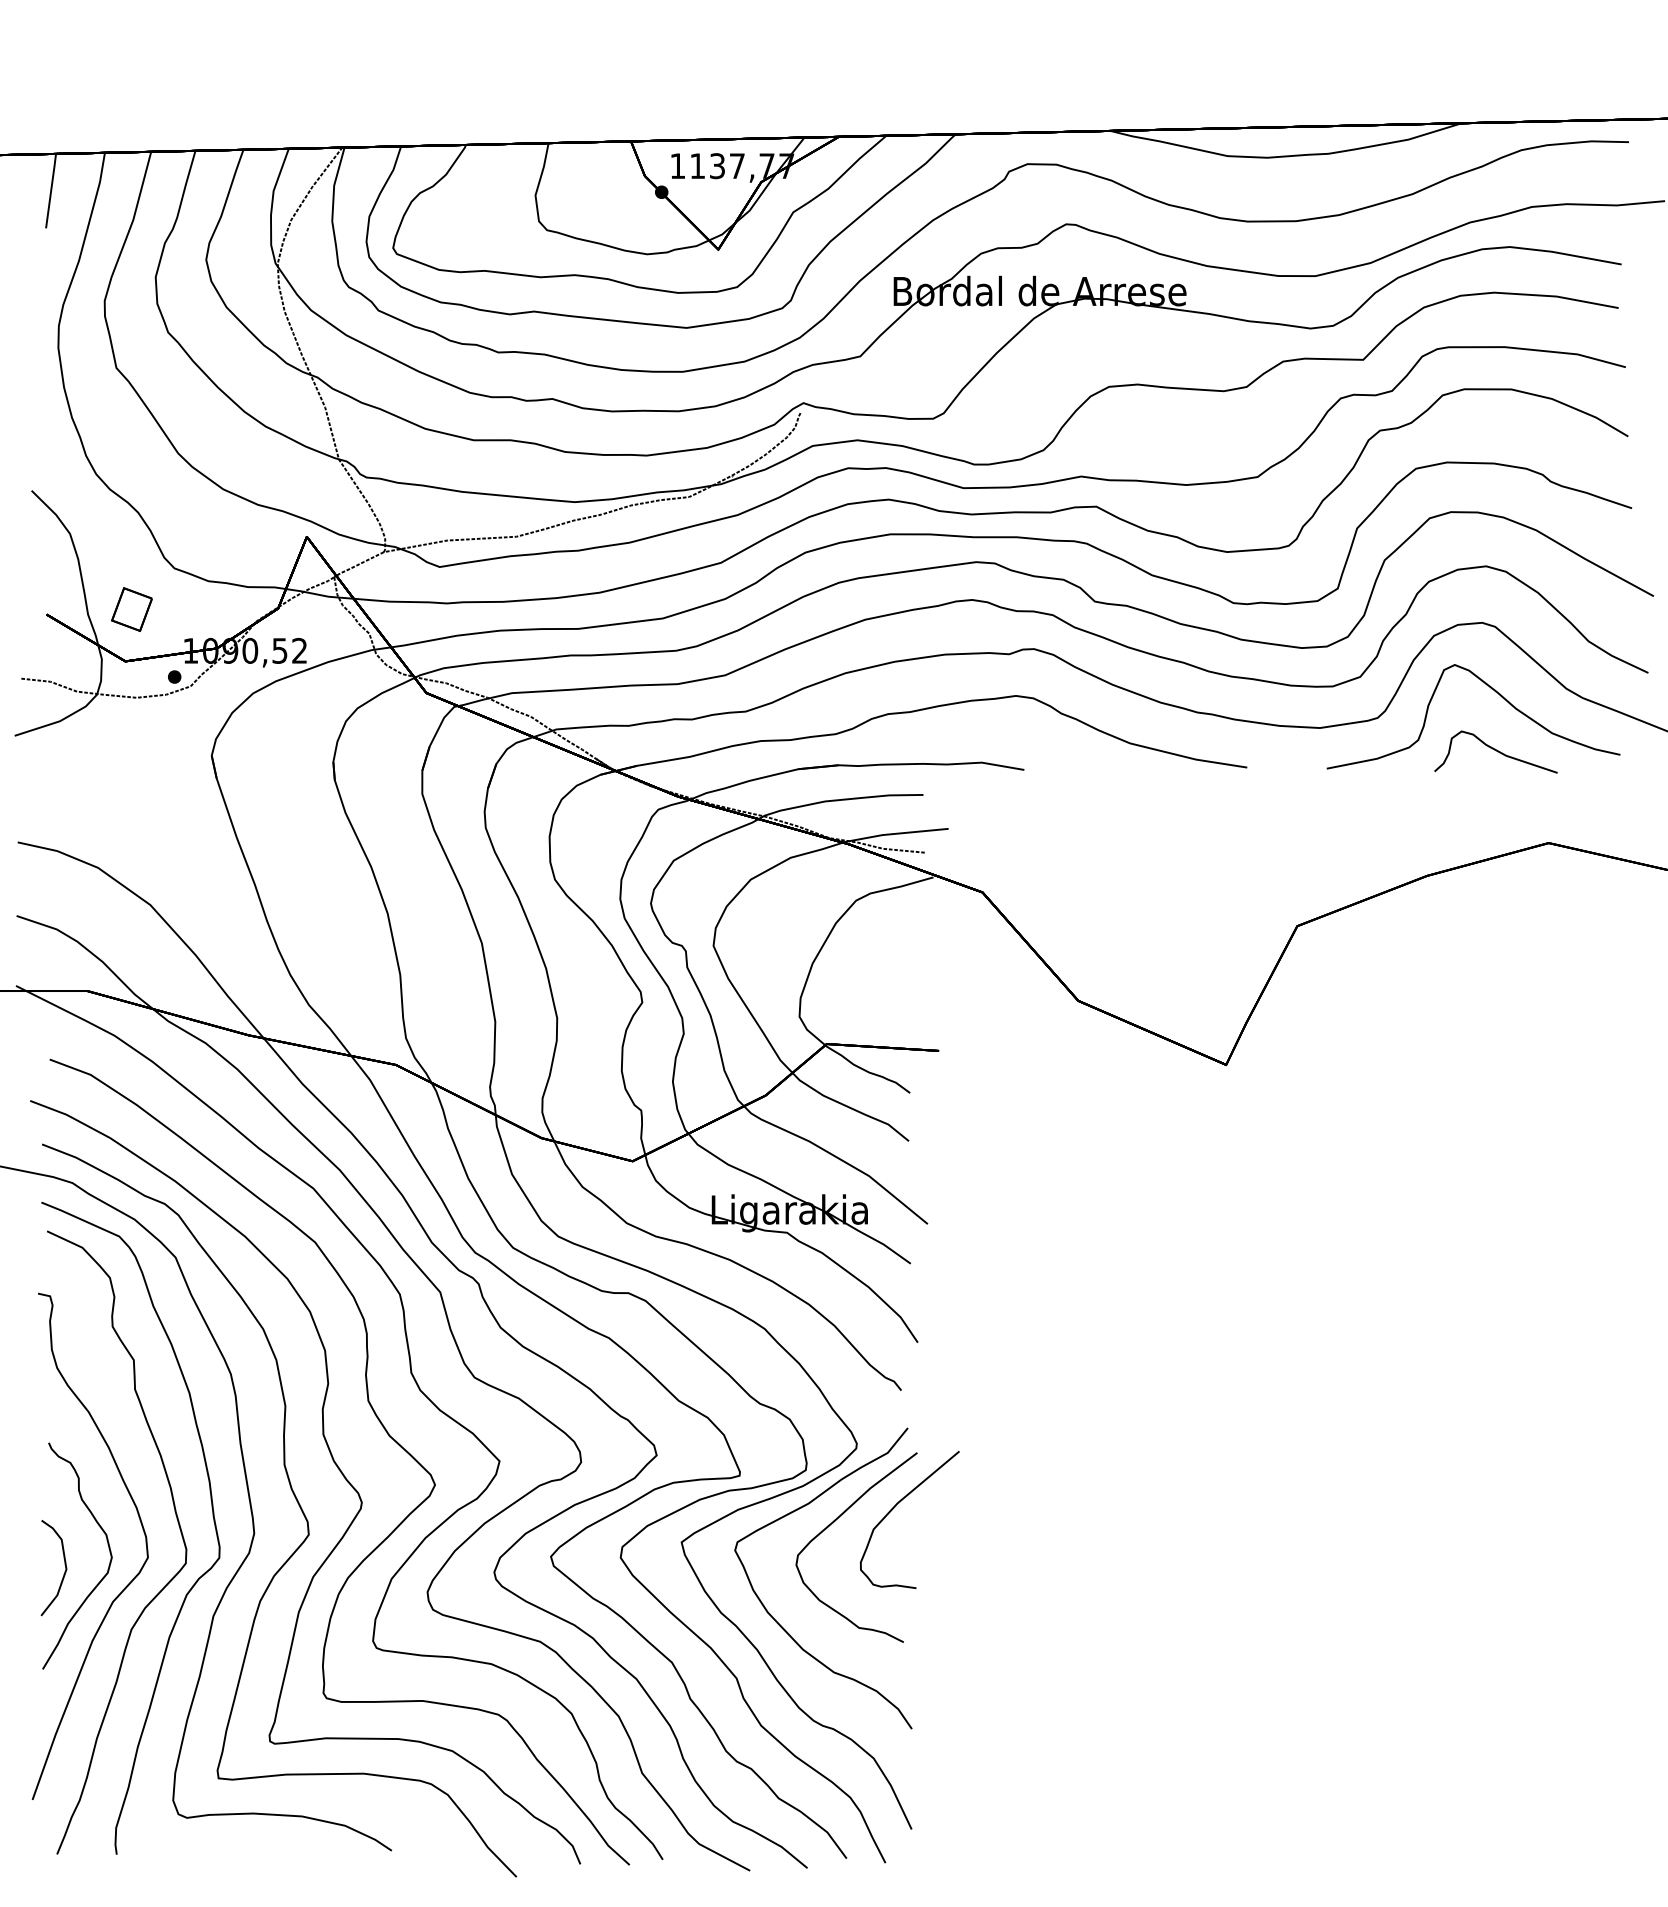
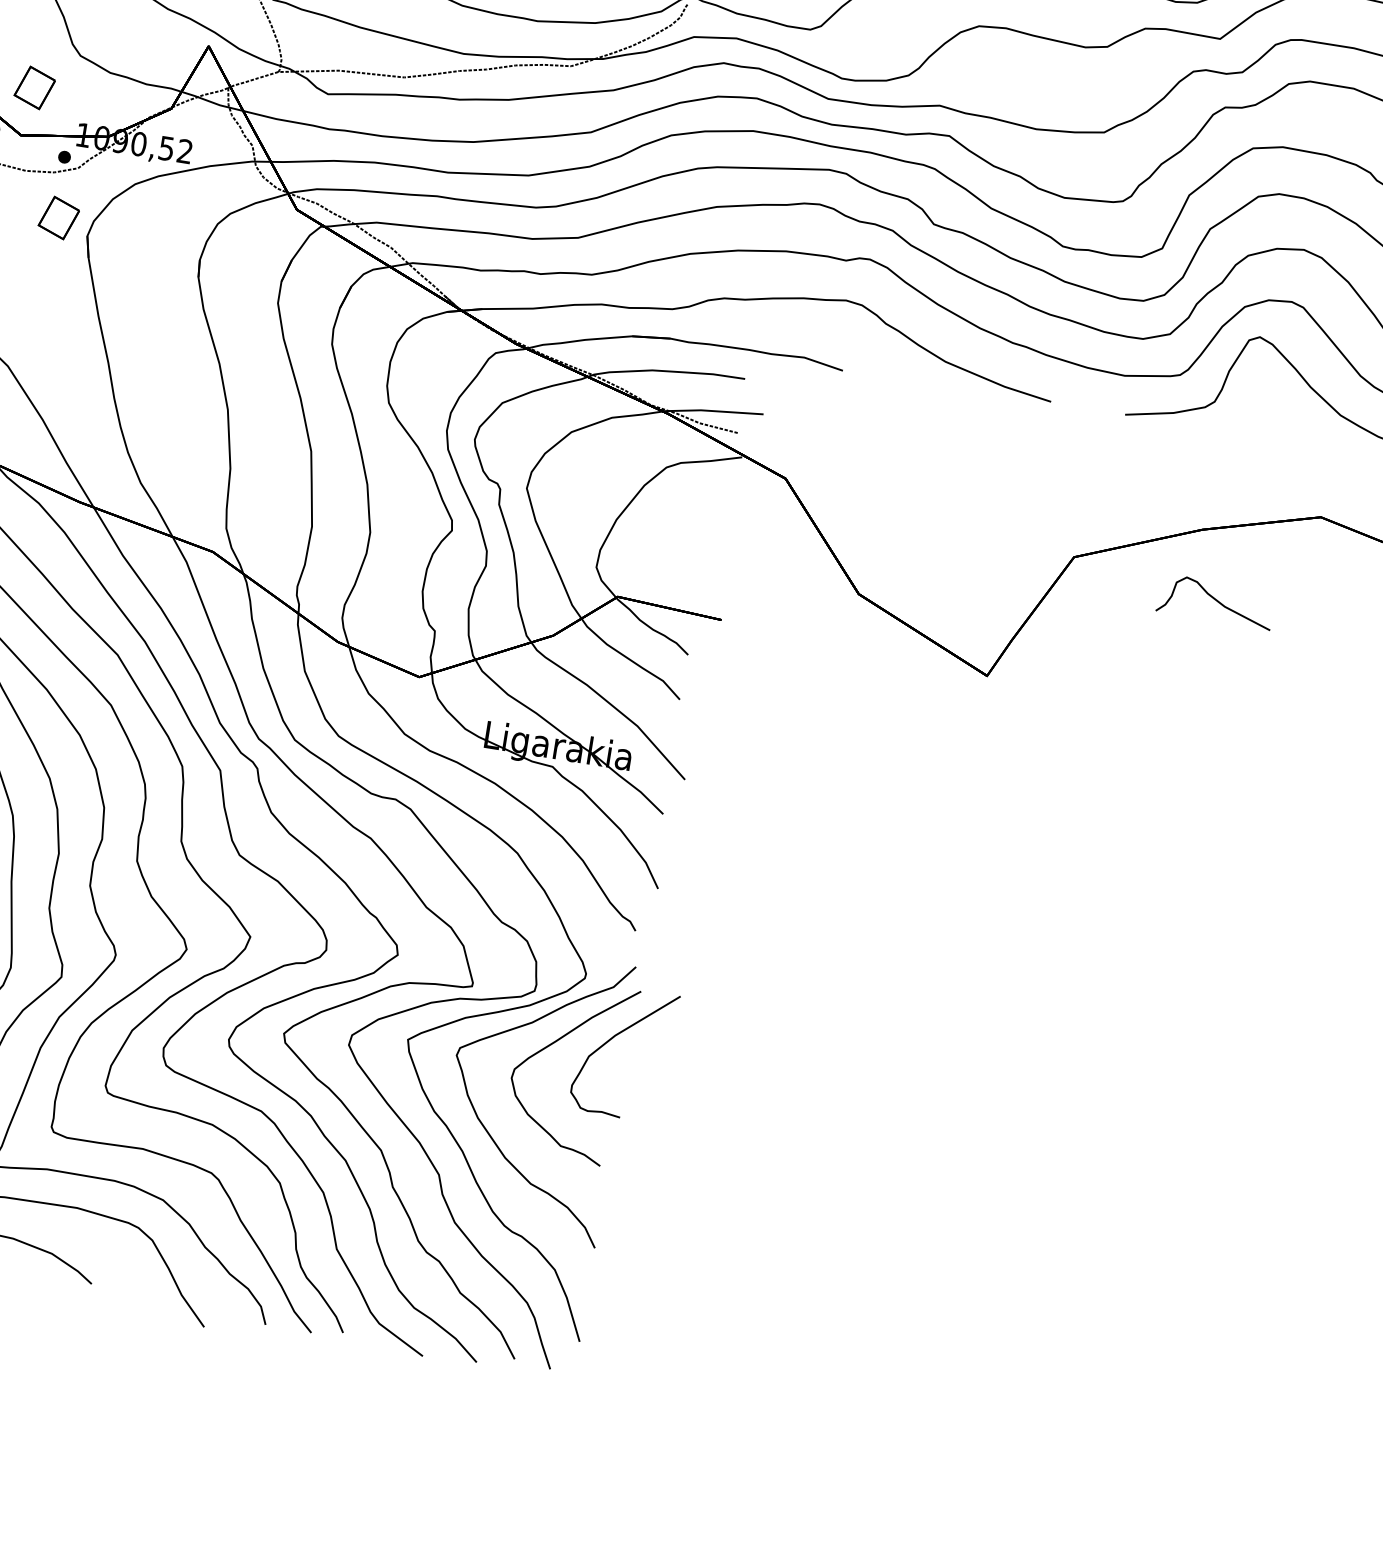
part: (178, 741) -> (58, 217), added
curve: (1495, 750) -> (1215, 600), moved

